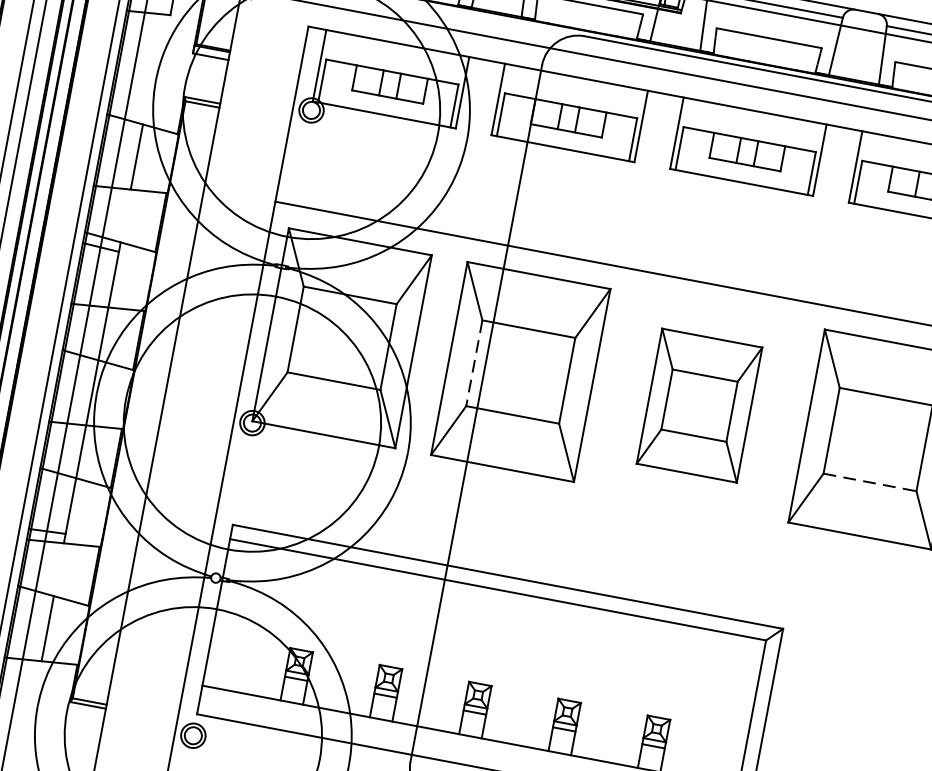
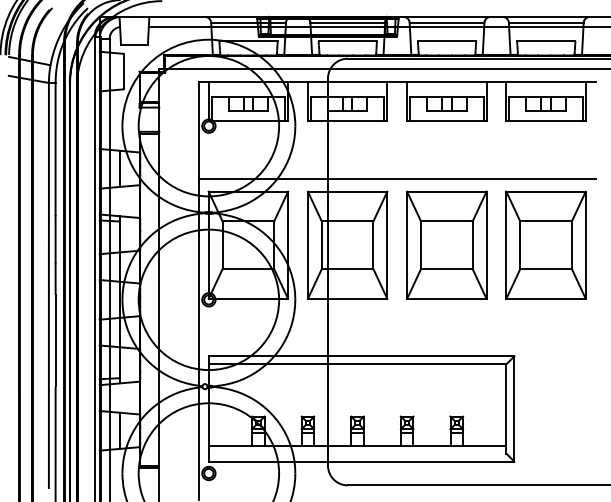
line: (473, 363) -> (321, 245), dashed -> solid
part: (699, 404) -> (446, 244), size x1.43
line: (870, 483) -> (546, 269), dashed -> solid

